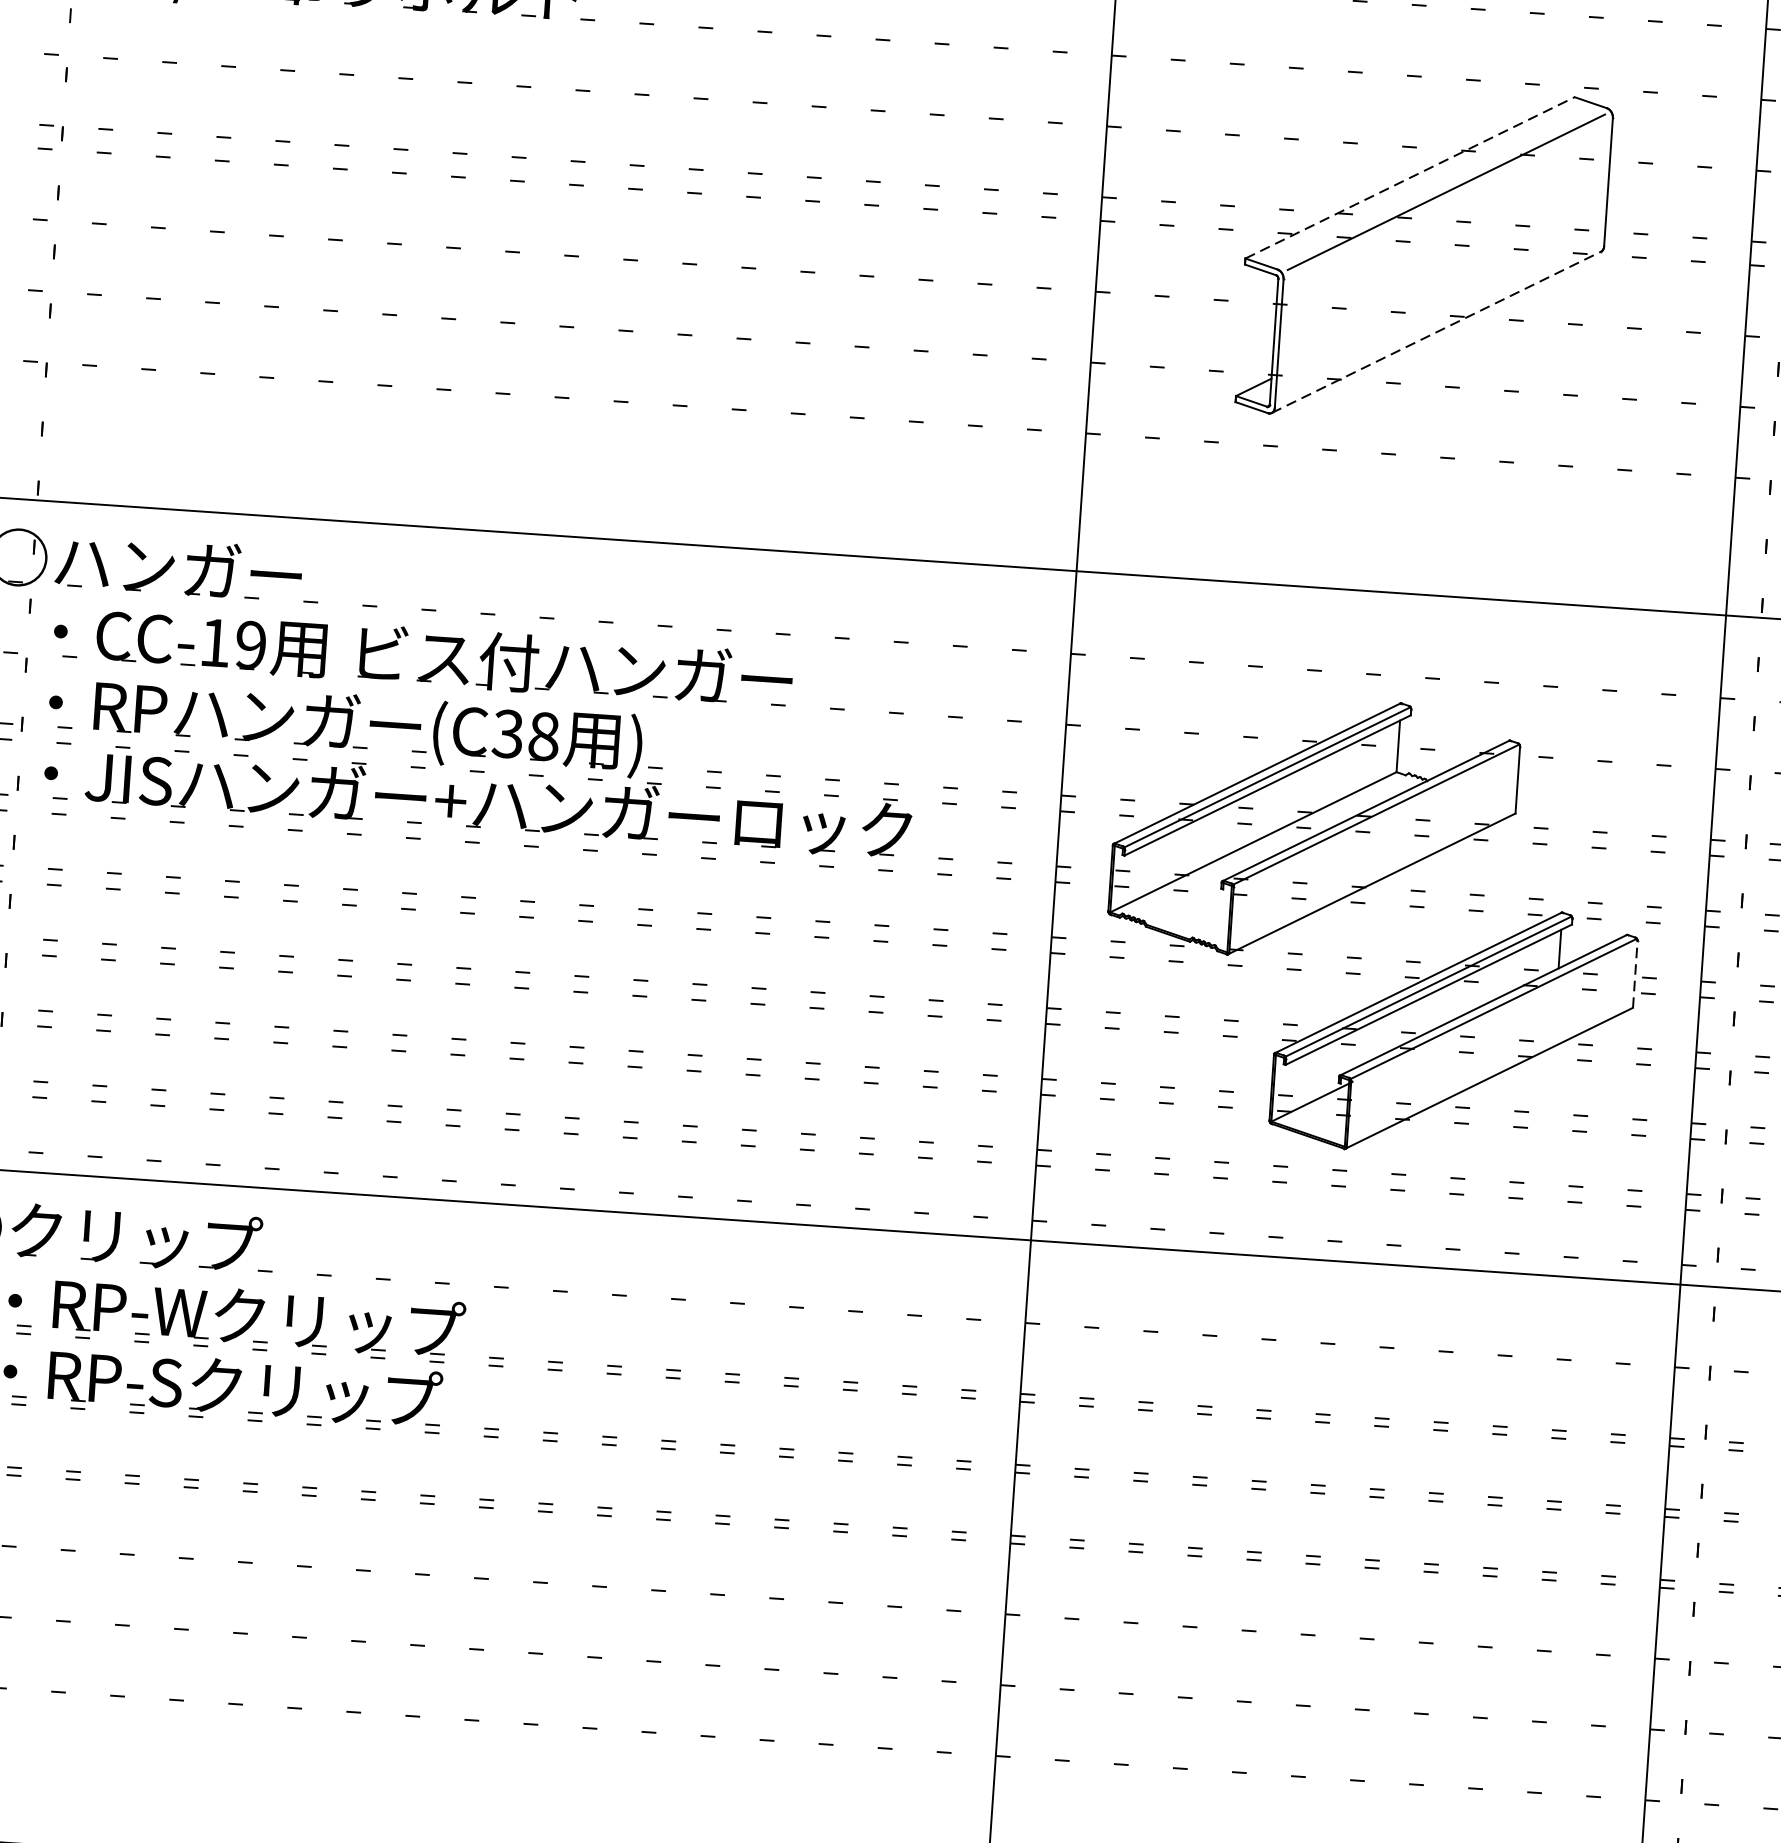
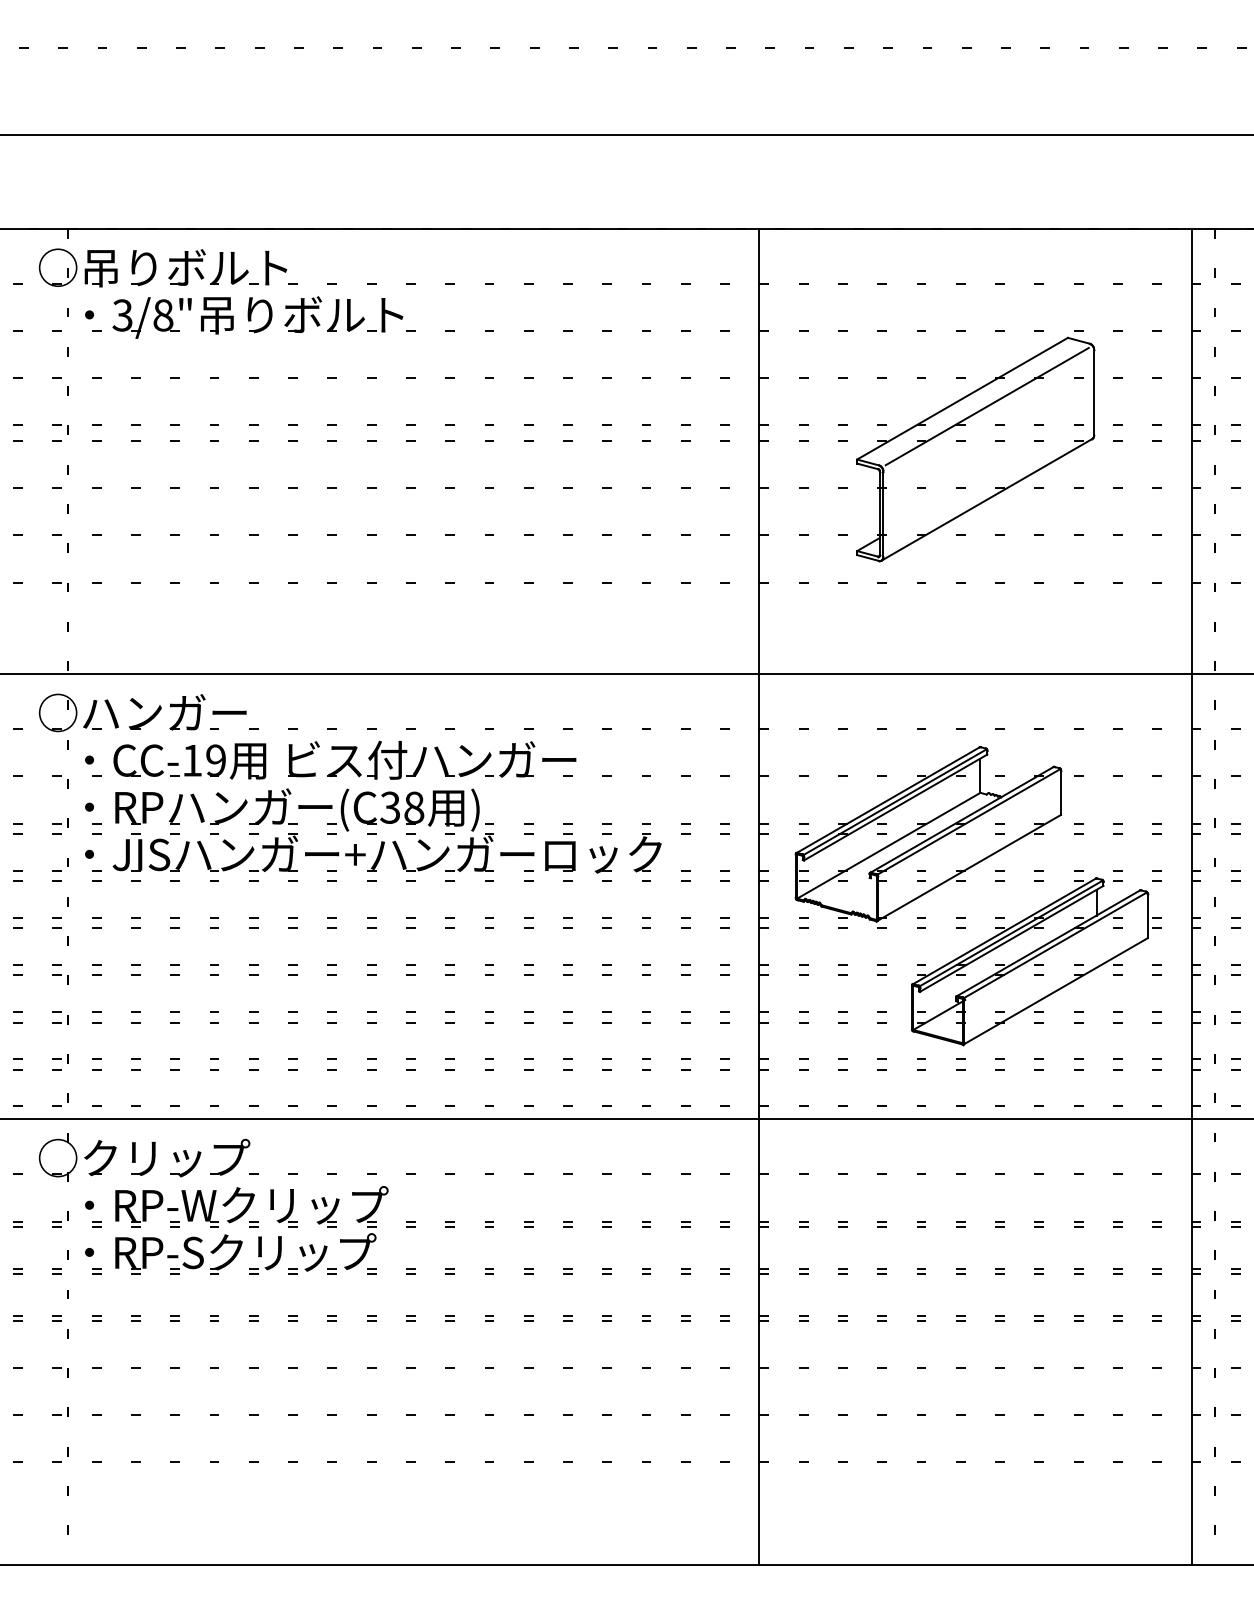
line: (1410, 177) -> (962, 398), dashed -> solid
line: (1435, 331) -> (986, 499), dashed -> solid
line: (1635, 973) -> (1147, 915), dashed -> solid

